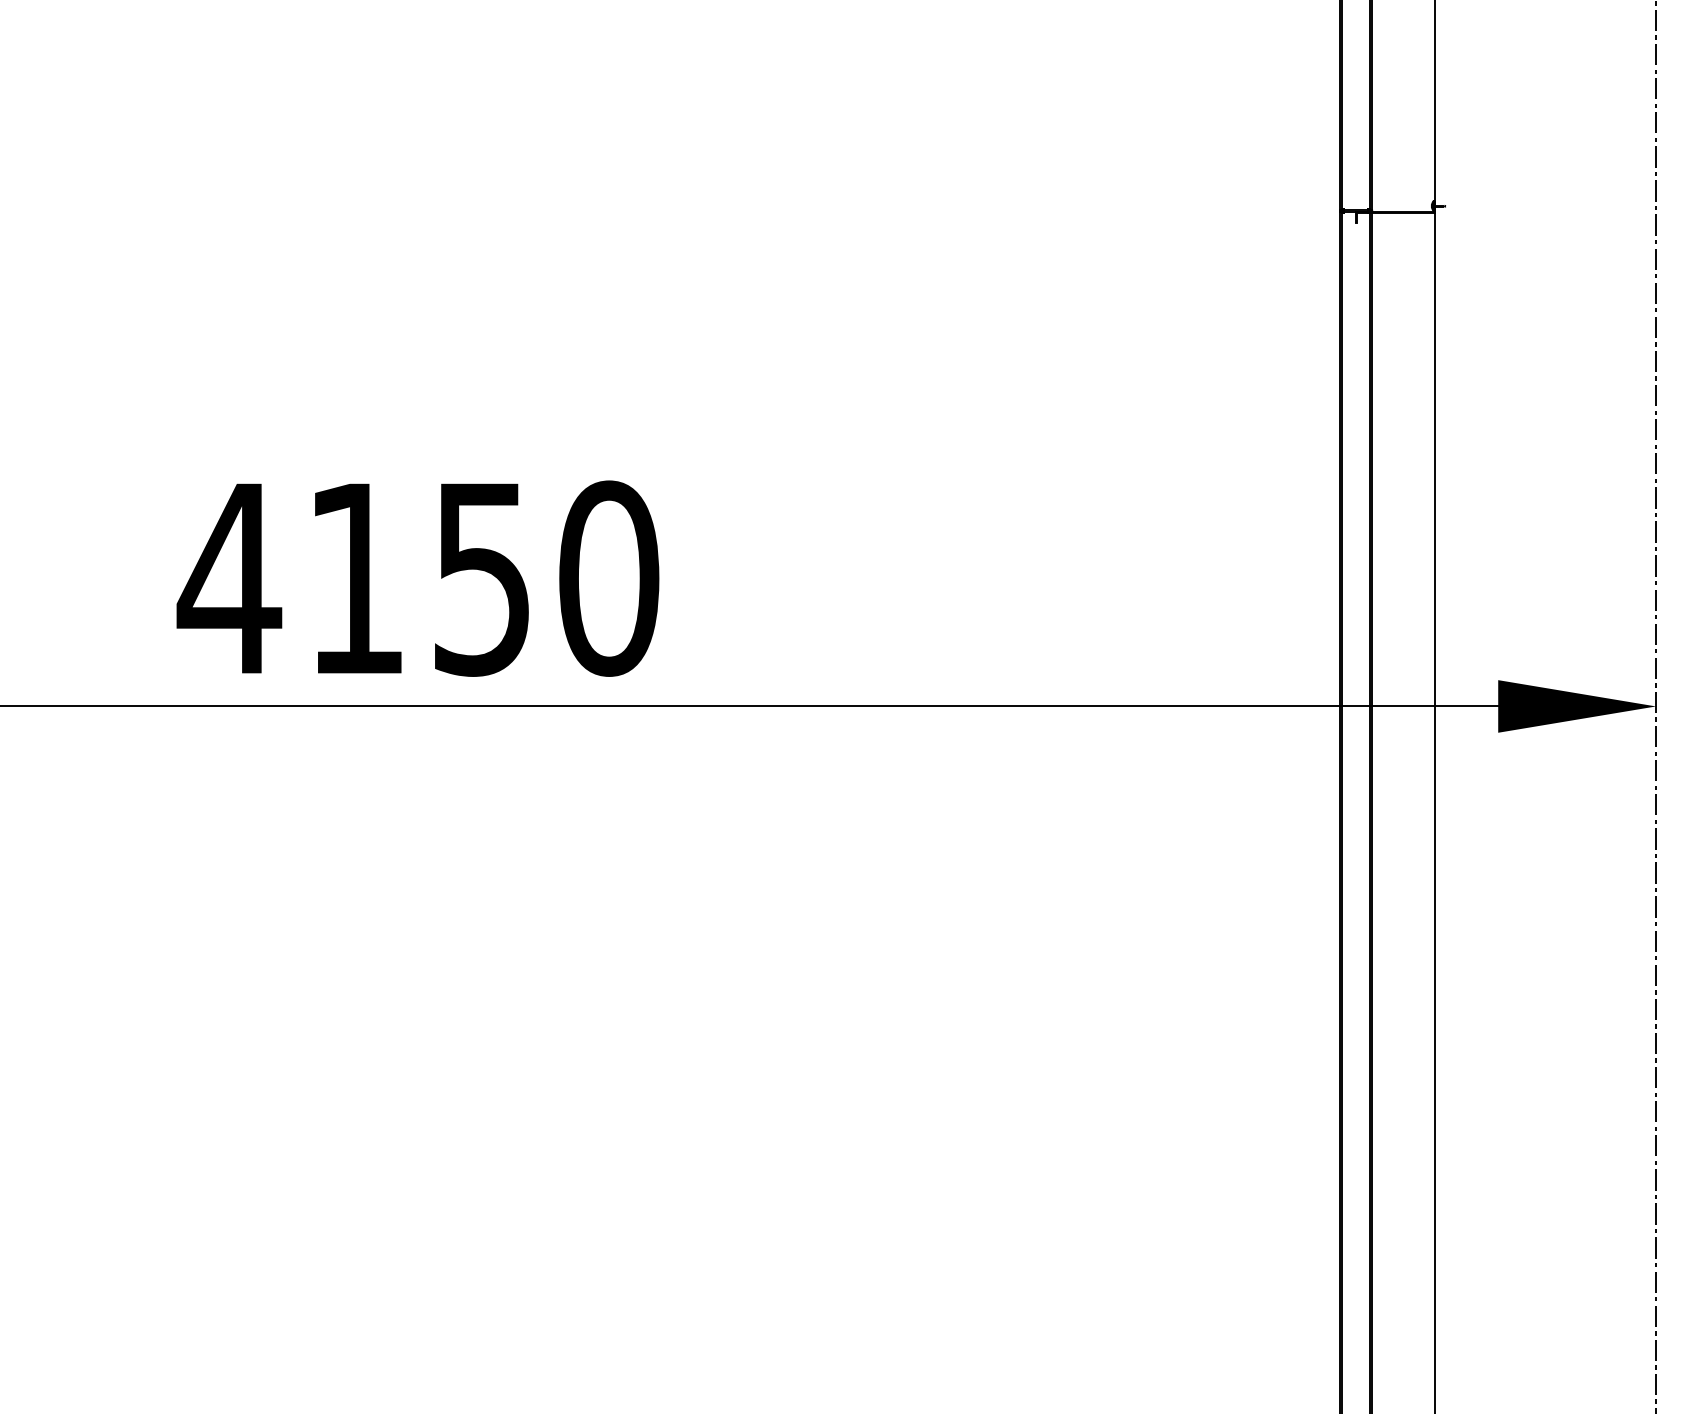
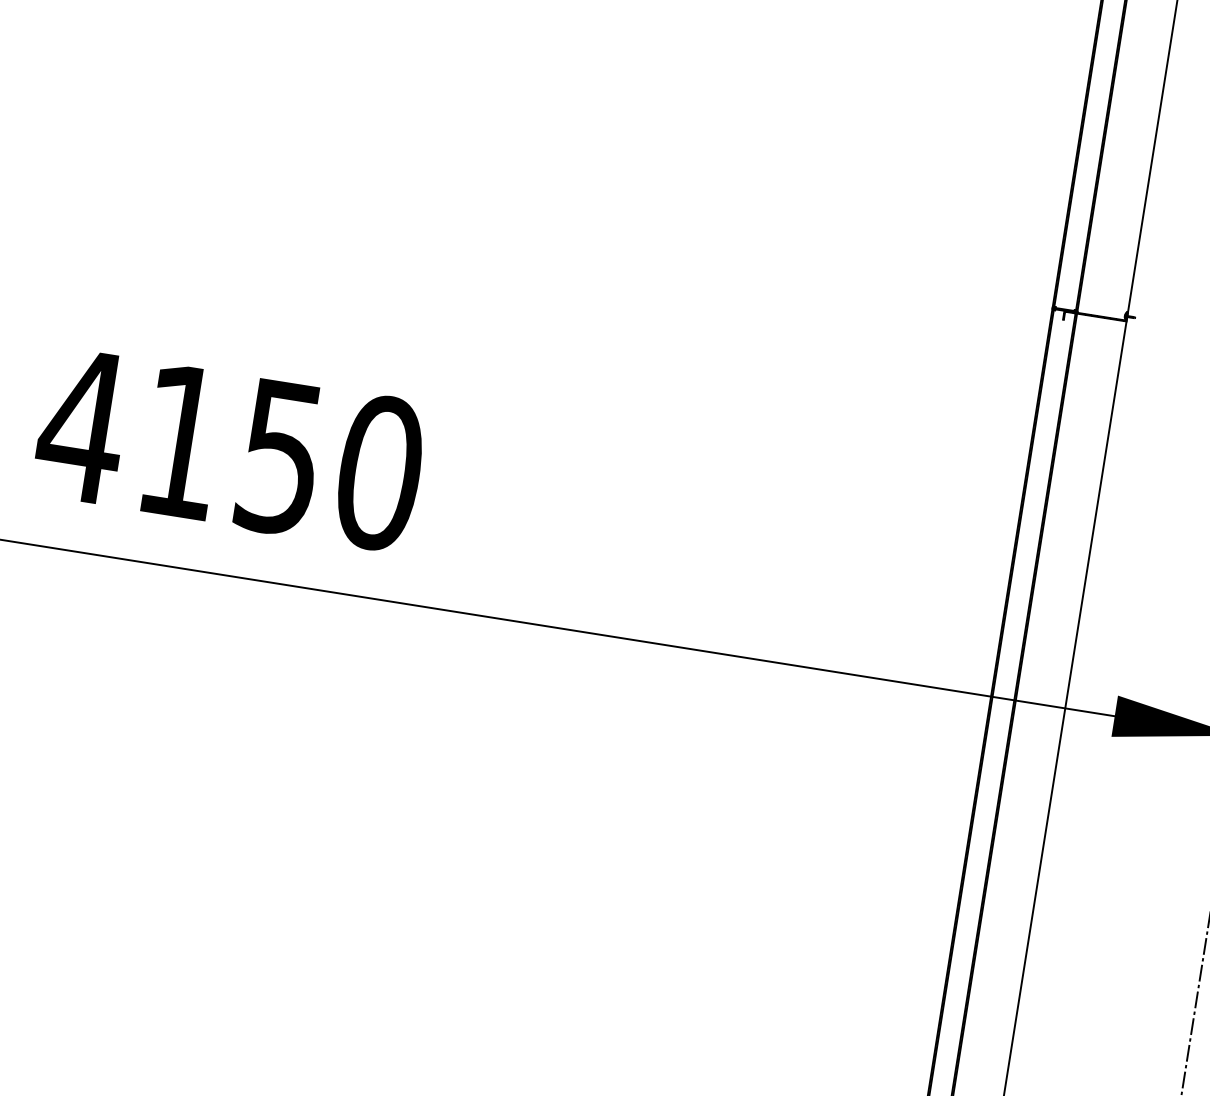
text: (417, 578) -> (229, 449), moved

